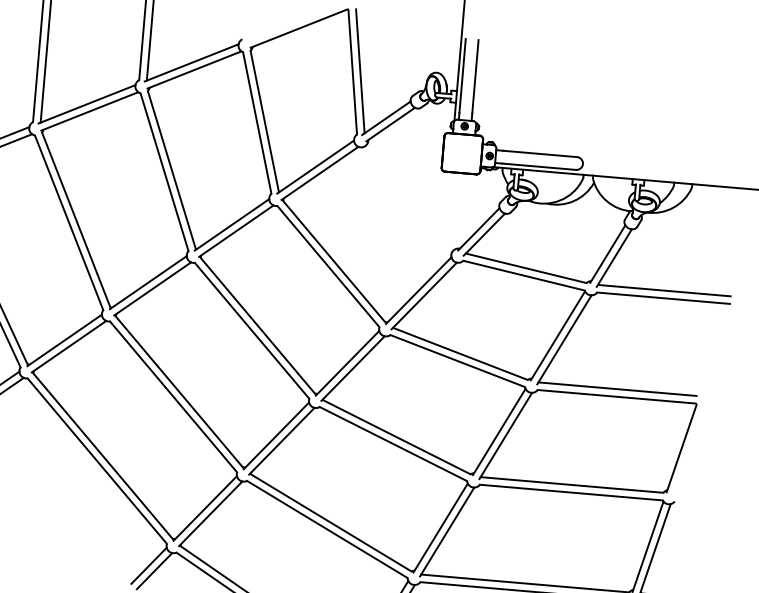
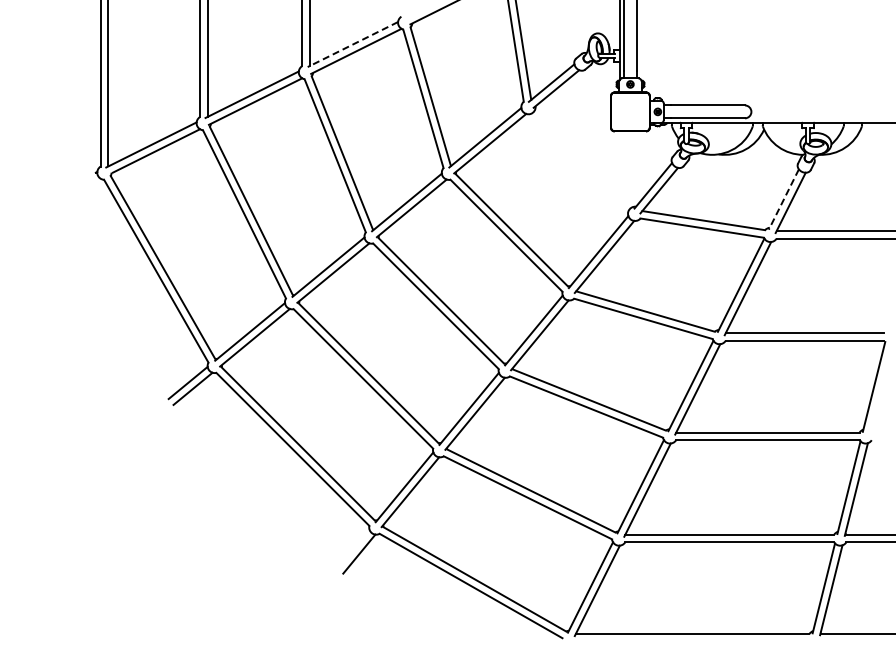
line: (191, 62) -> (352, 44), solid -> dashed
line: (607, 254) -> (783, 199), solid -> dashed
line: (149, 565) -> (353, 548), removed

